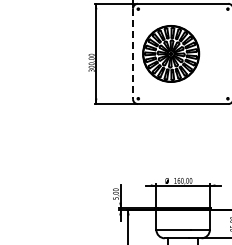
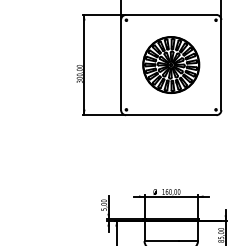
part: (171, 53) -> (171, 64), moved
line: (133, 54) -> (121, 65), dashed -> solid

